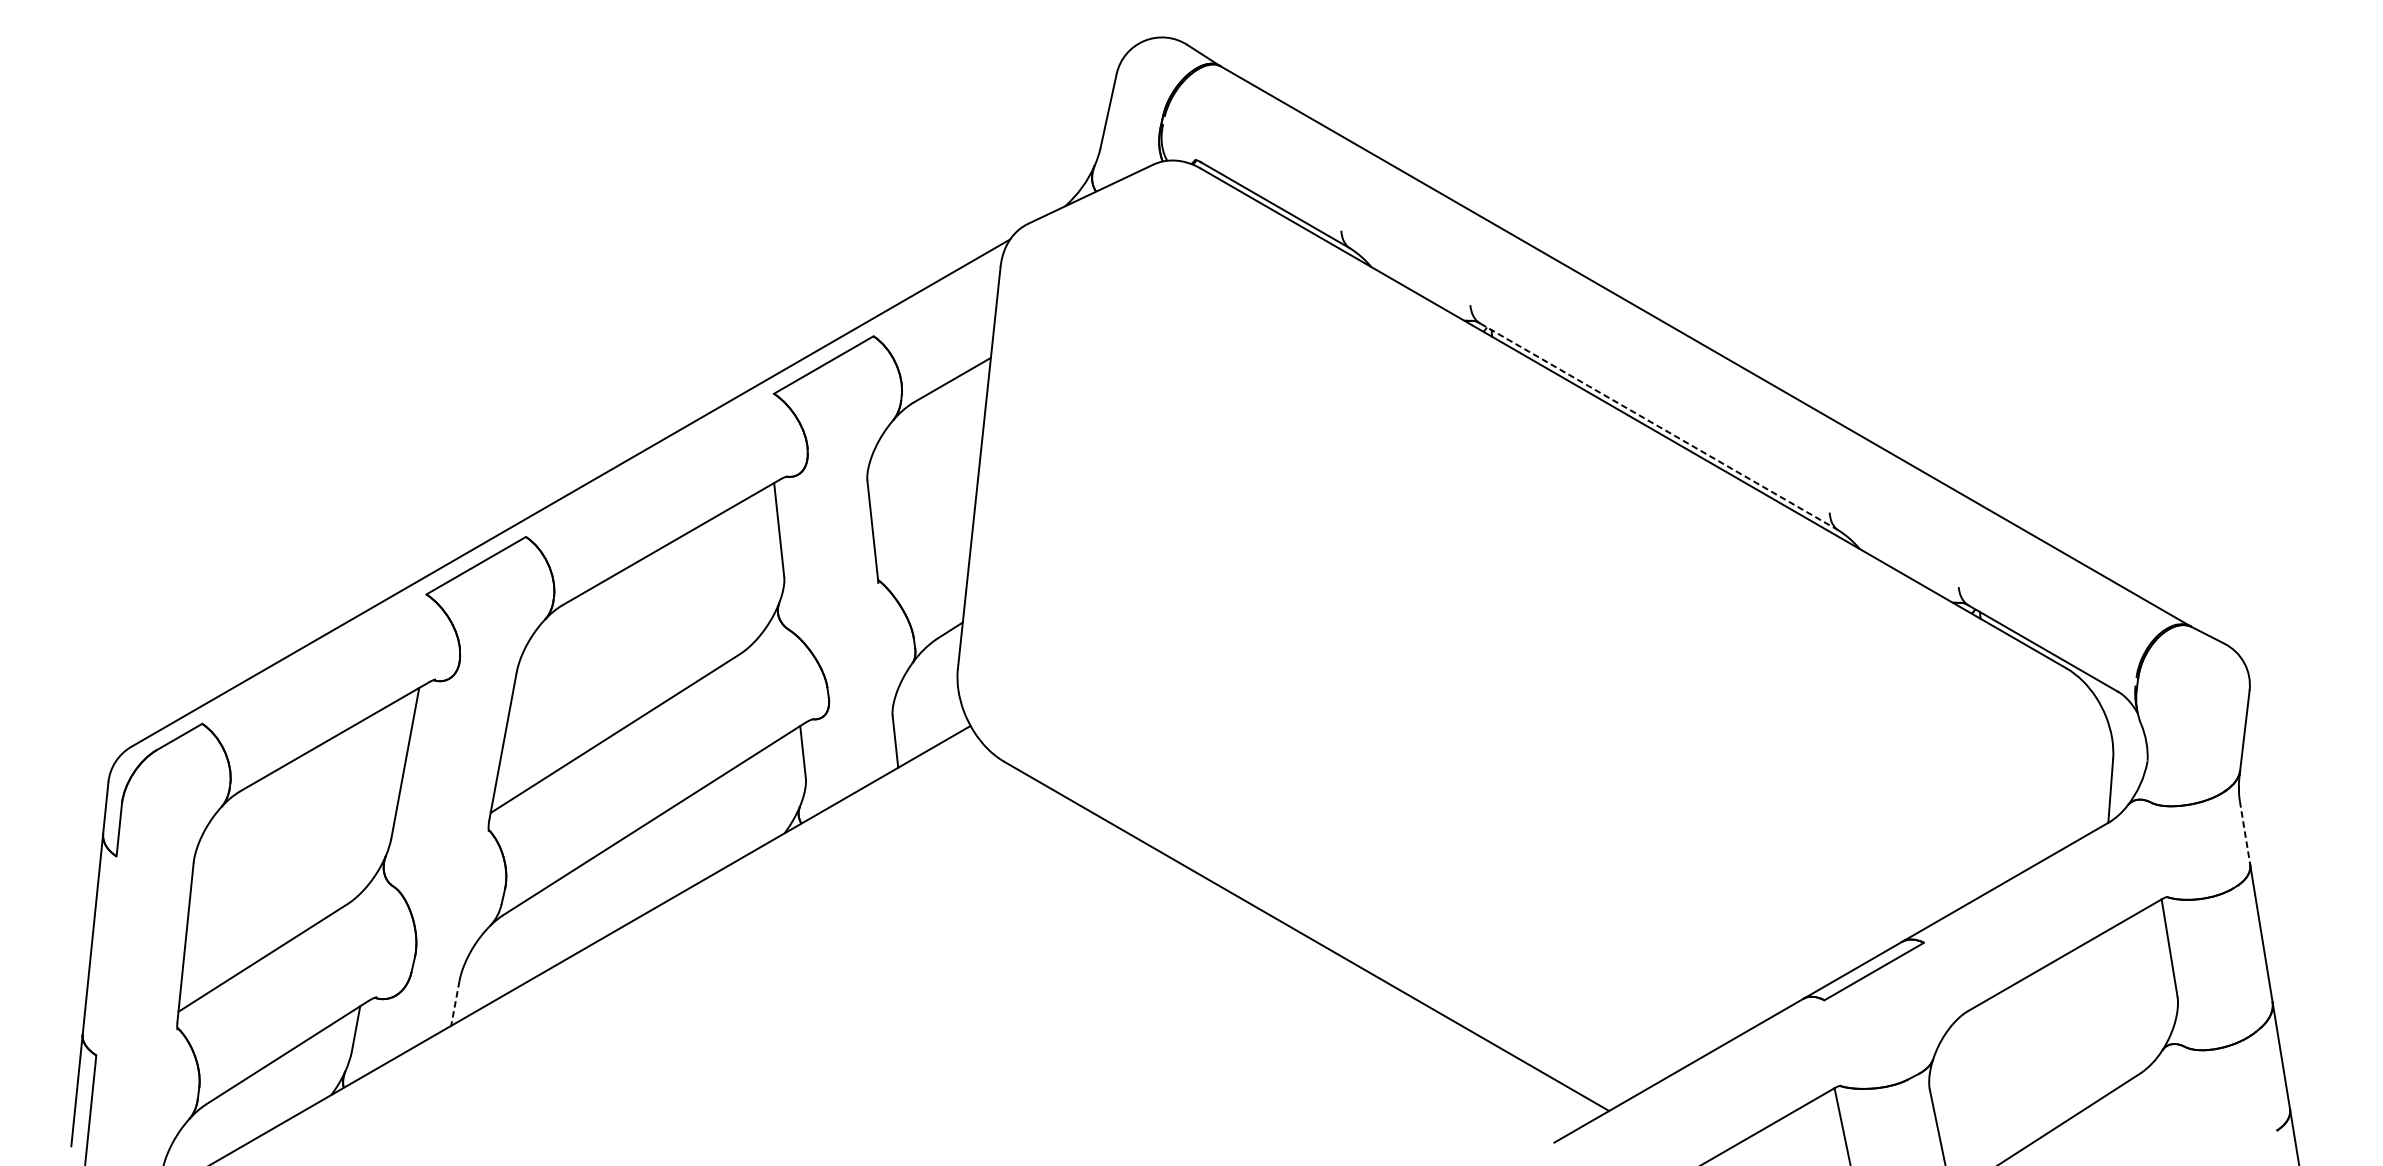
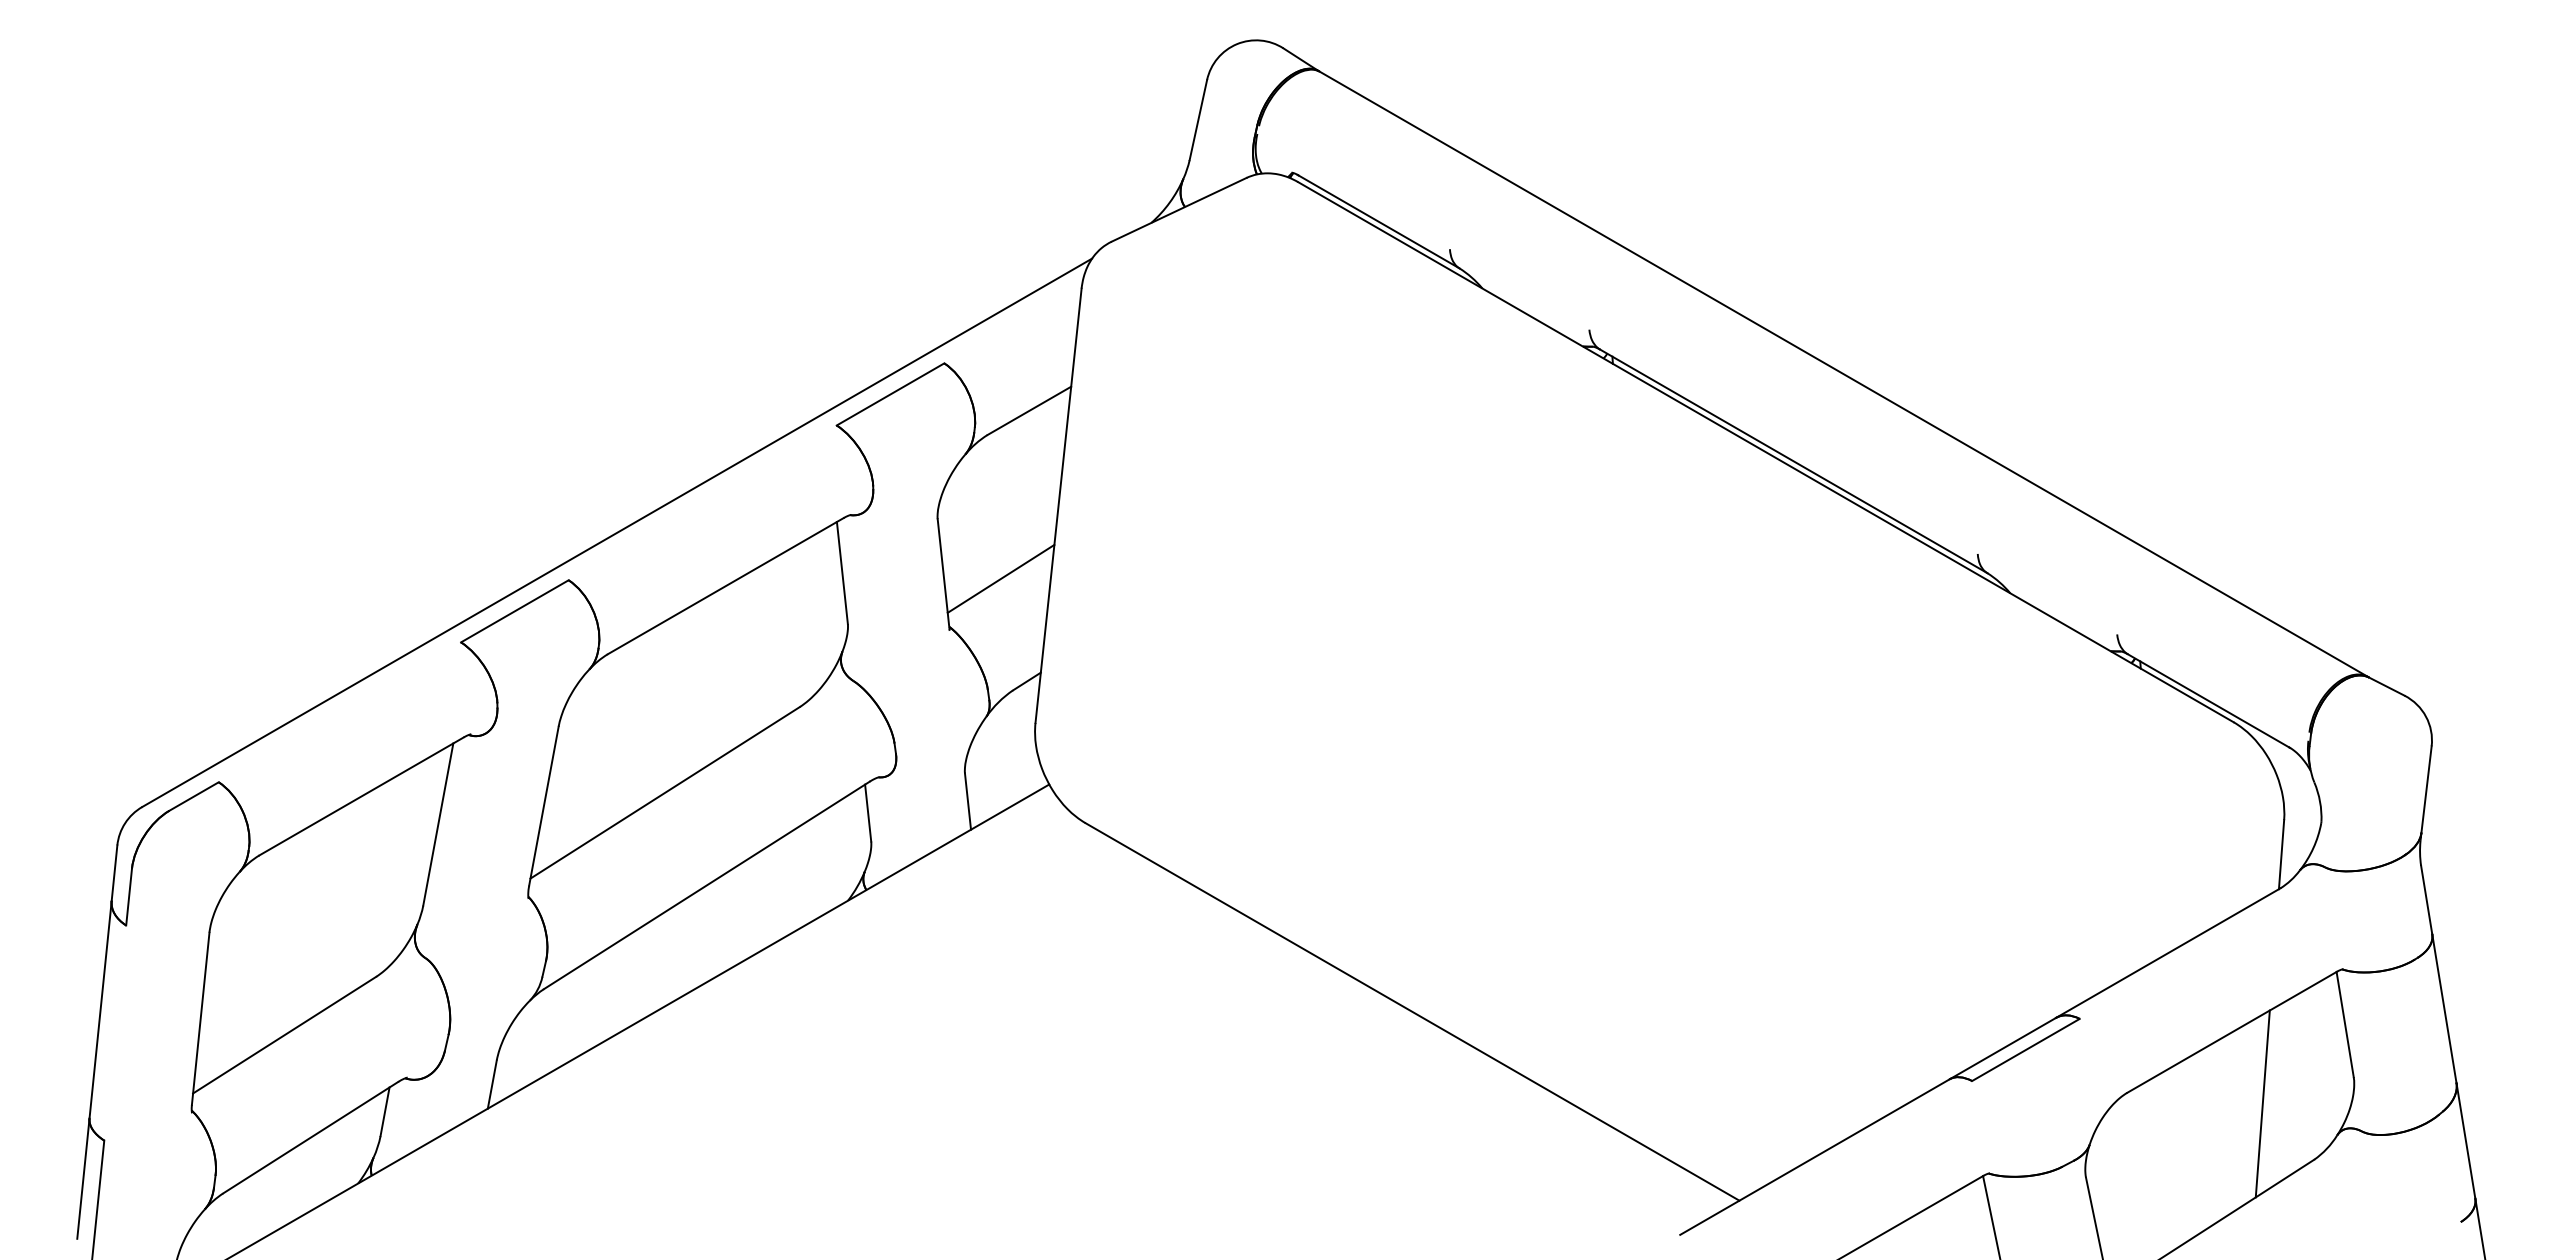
line: (1659, 427) -> (1793, 461), dashed -> solid
line: (925, 535) -> (1000, 578), added
line: (2244, 833) -> (2426, 900), dashed -> solid
line: (455, 1003) -> (492, 1084), dashed -> solid
line: (2093, 1021) -> (2262, 1103), added

